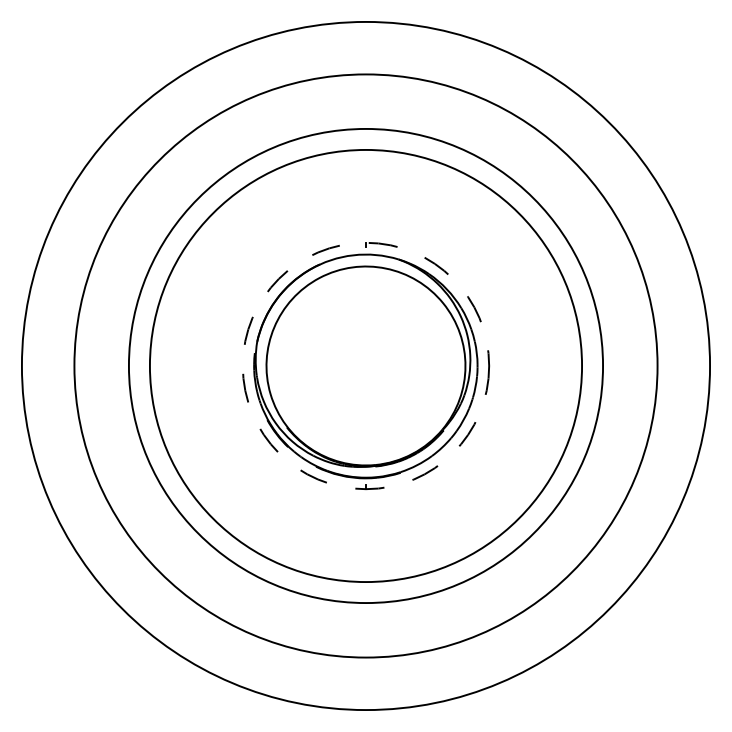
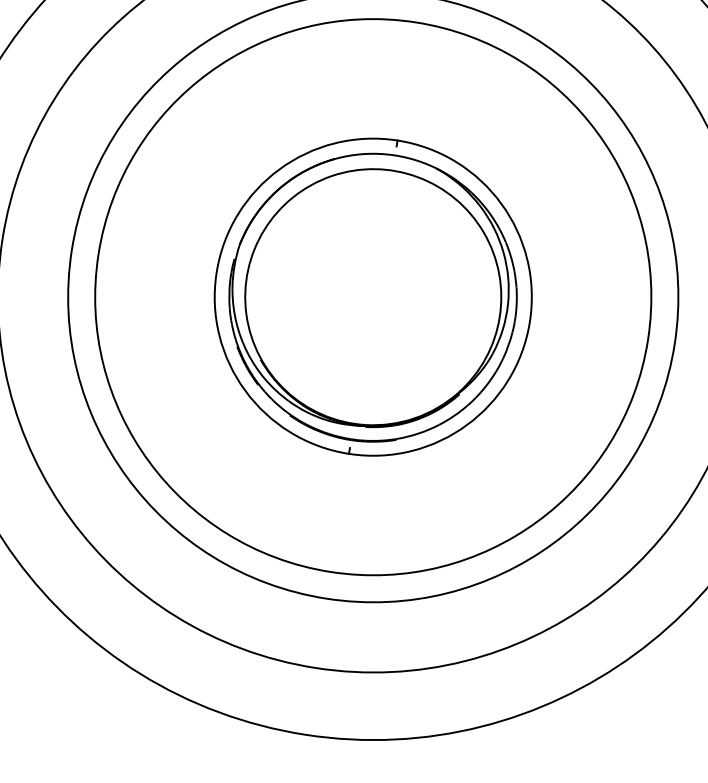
circle: (365, 365) -> (372, 296), dashed -> solid

